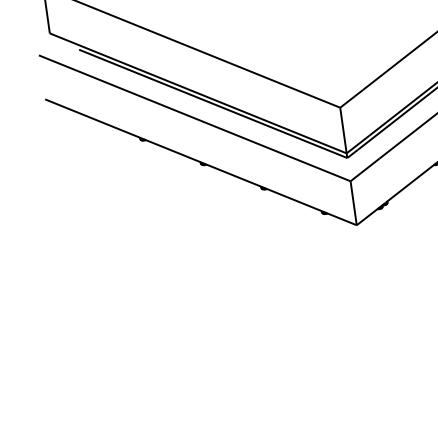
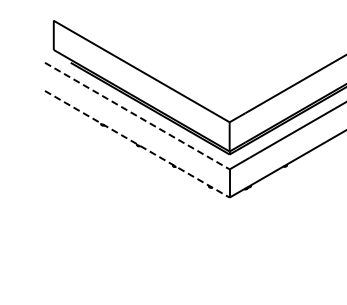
line: (195, 118) -> (137, 116), solid -> dashed
line: (201, 162) -> (137, 144), solid -> dashed

